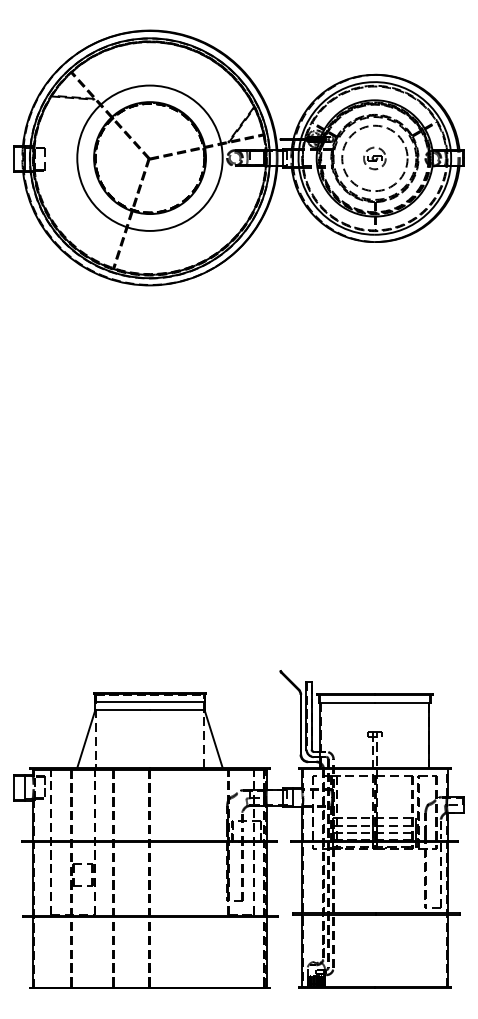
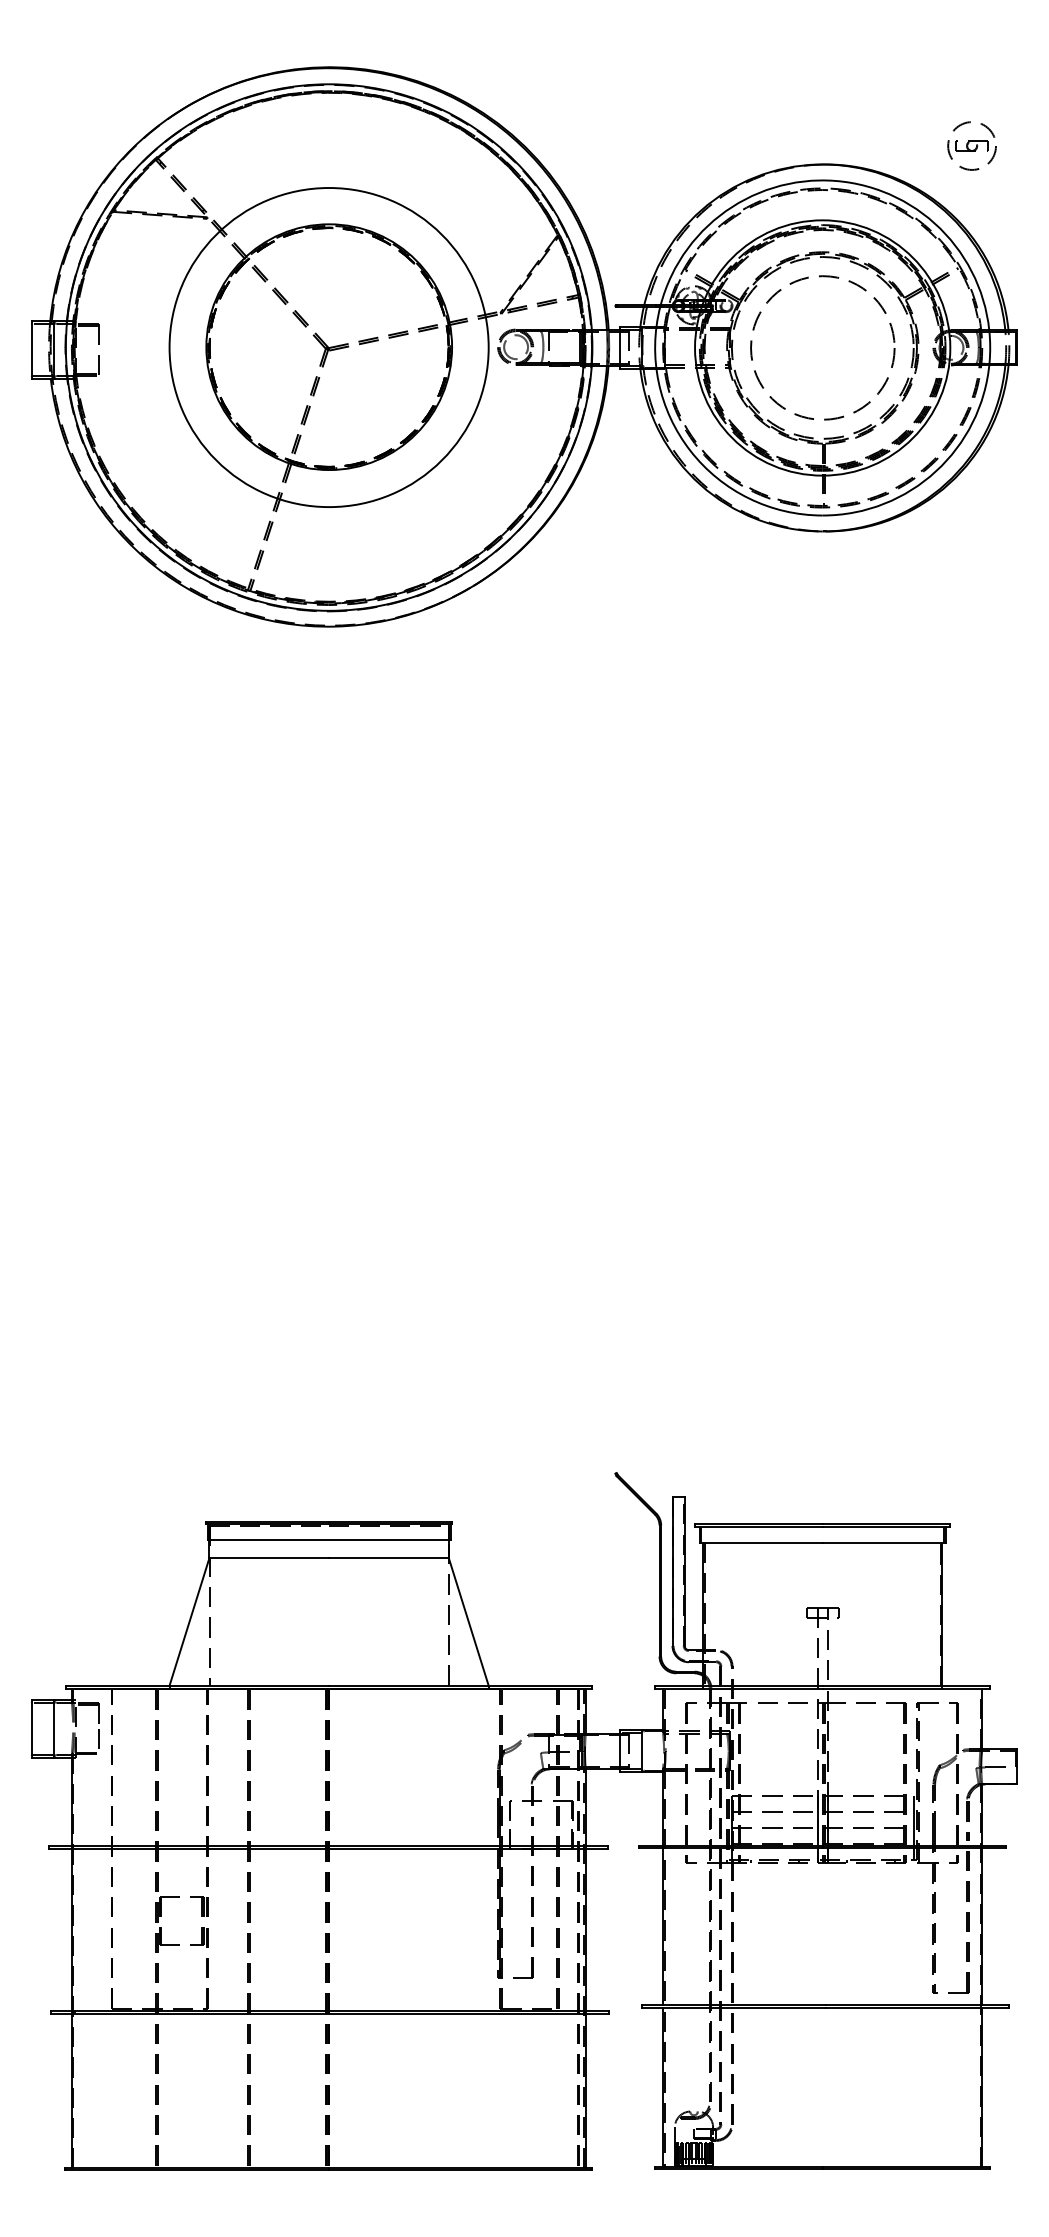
part: (374, 158) -> (971, 146), moved

